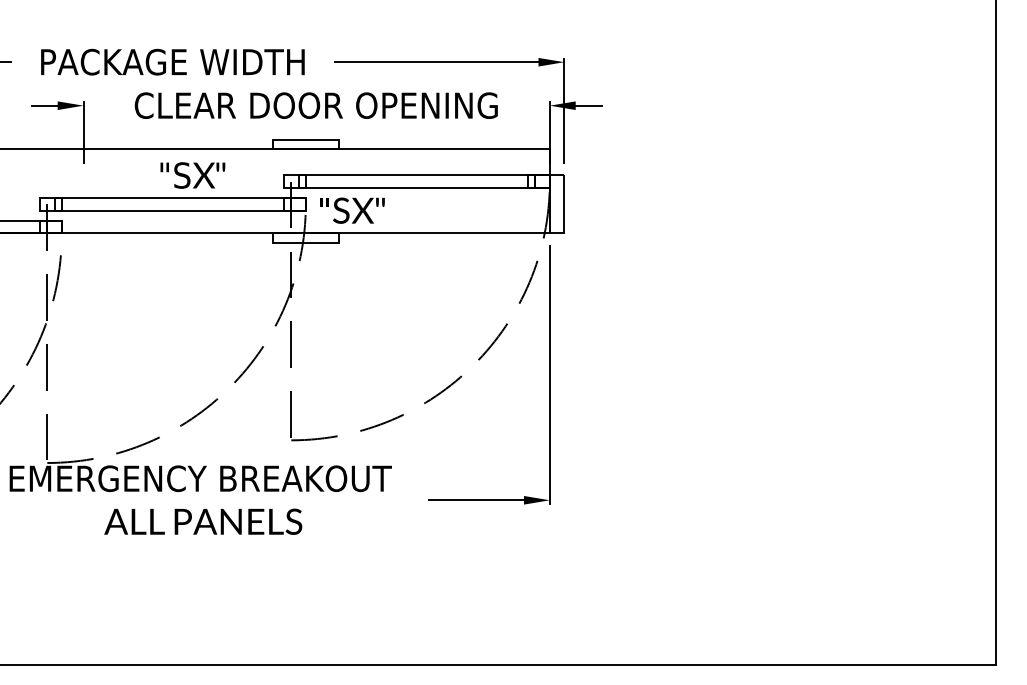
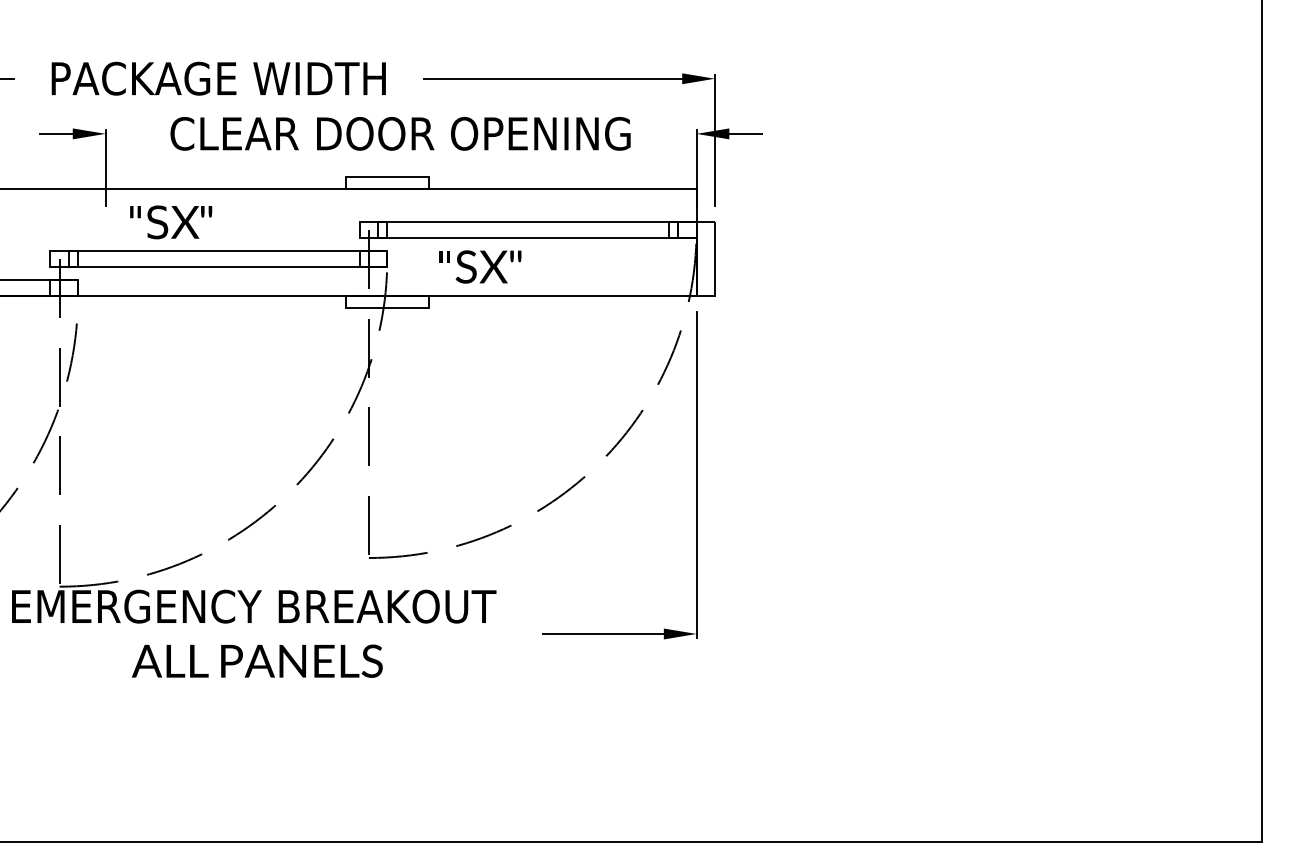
text: (193, 175) -> (171, 222), moved
text: (352, 210) -> (480, 266), moved

